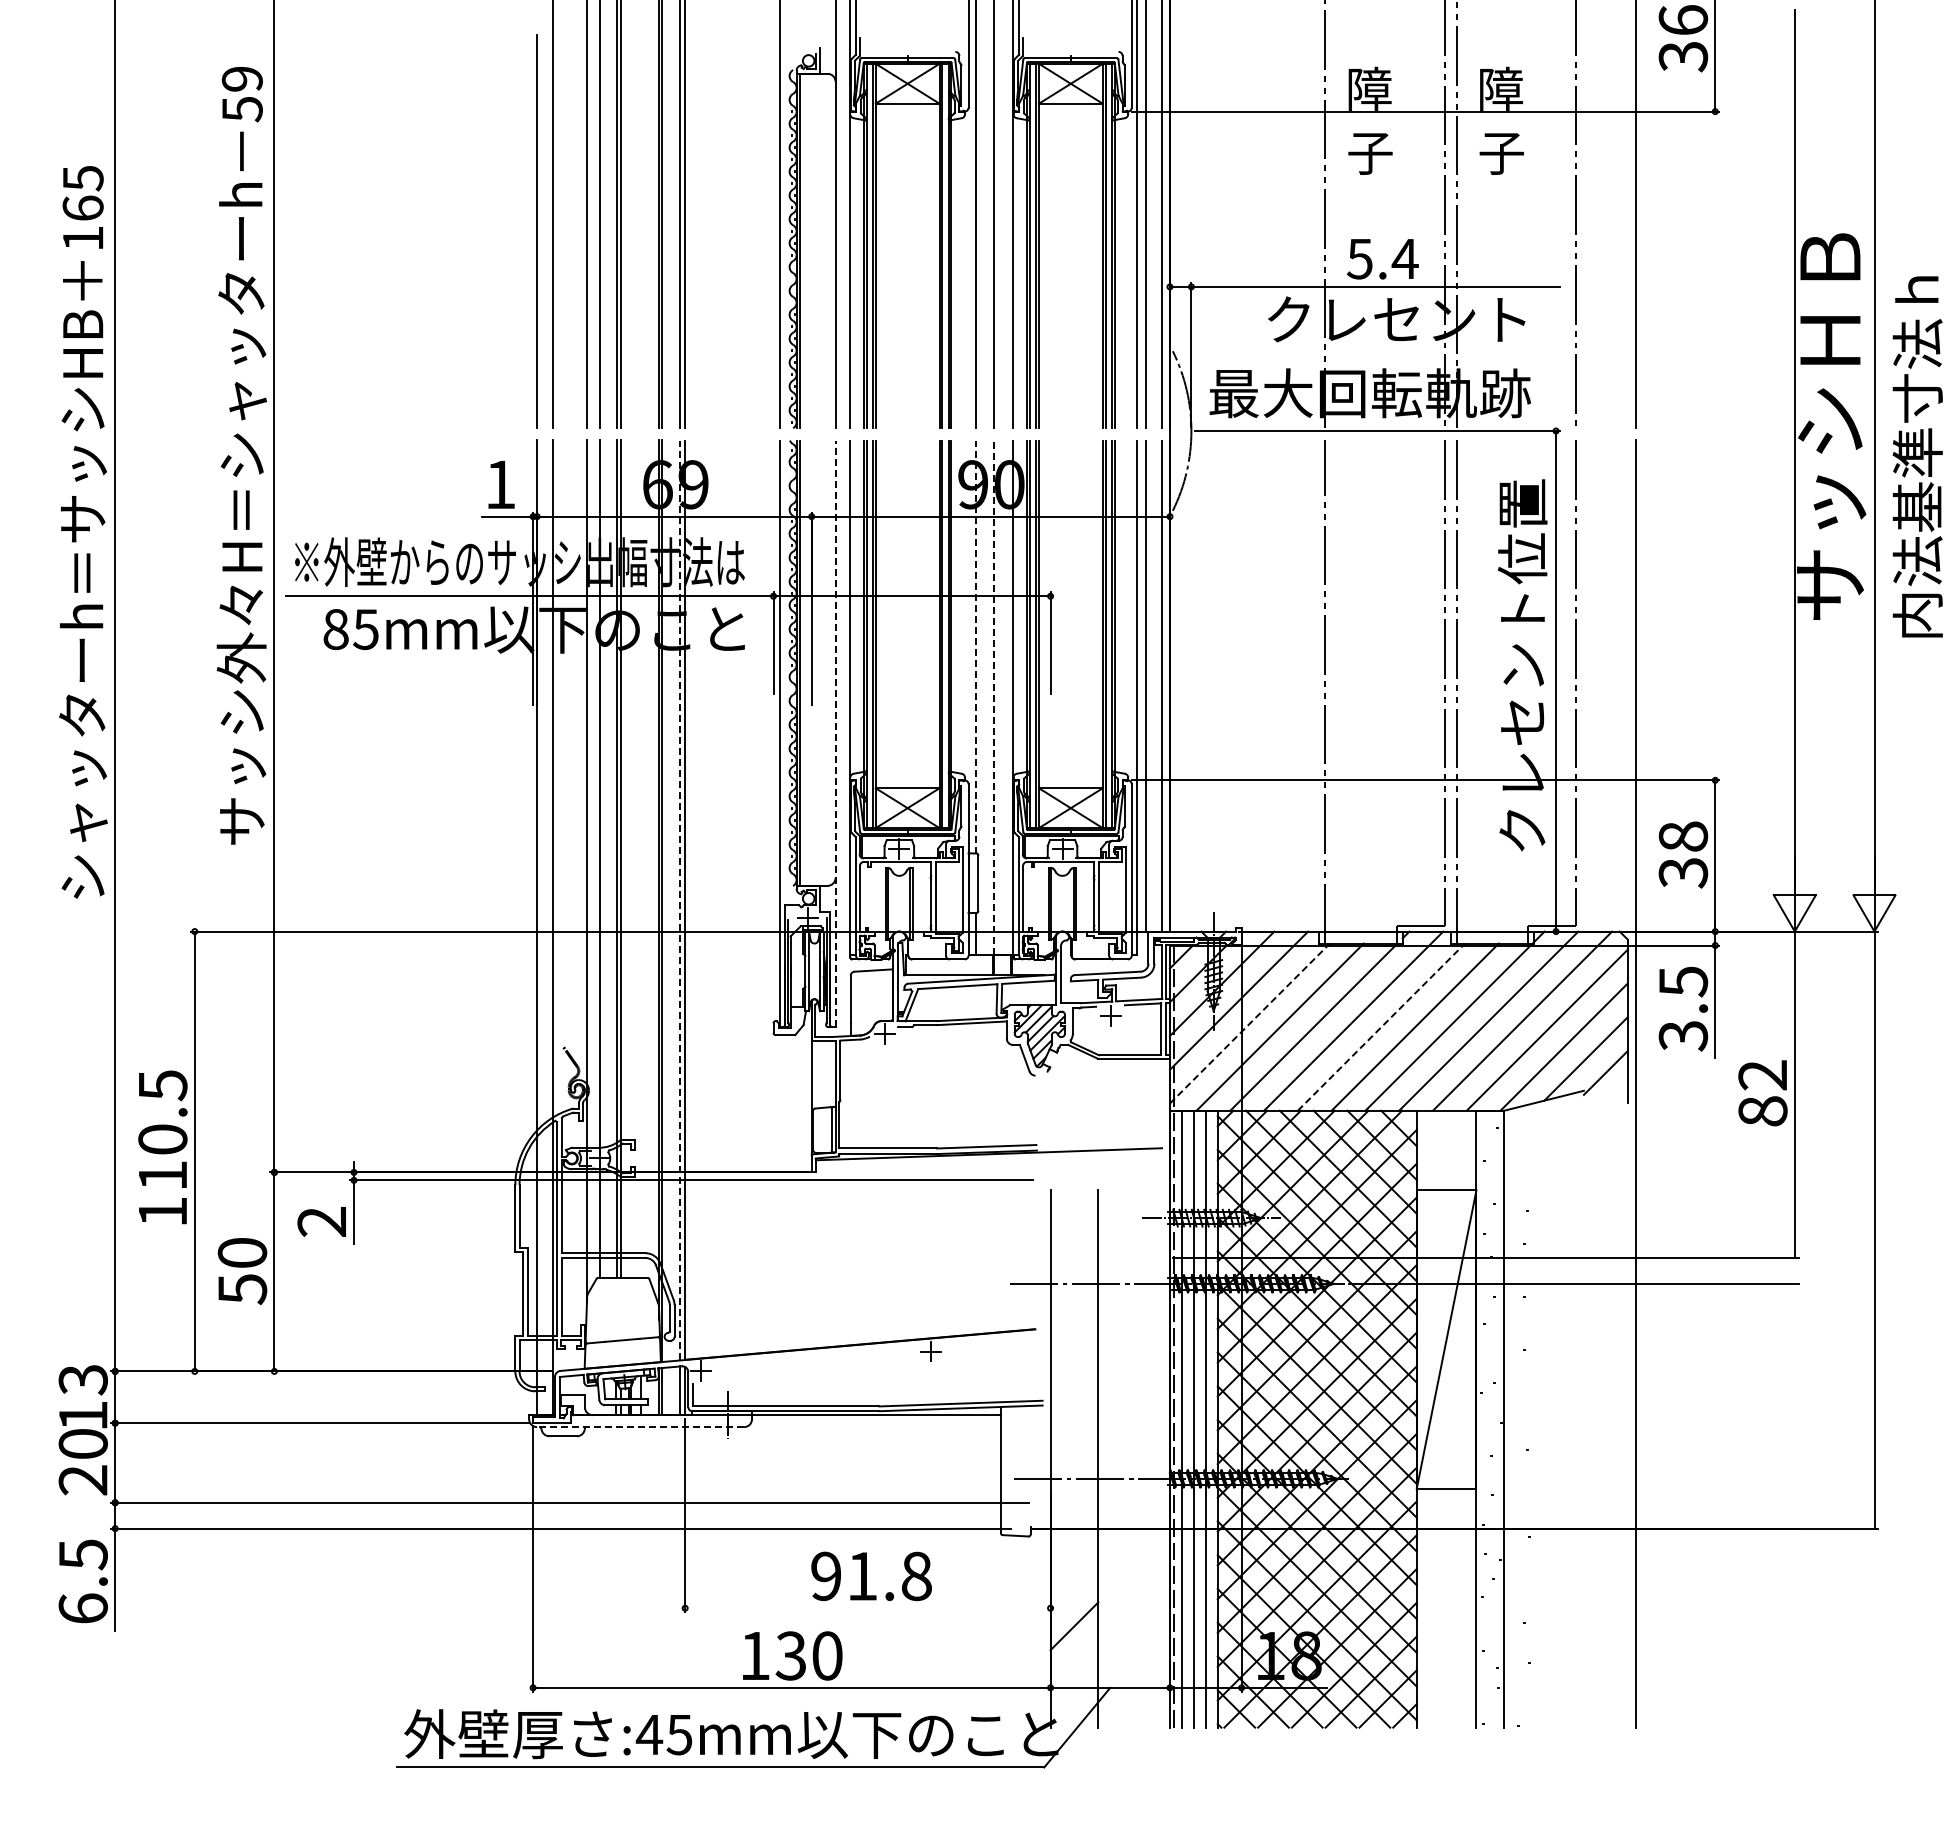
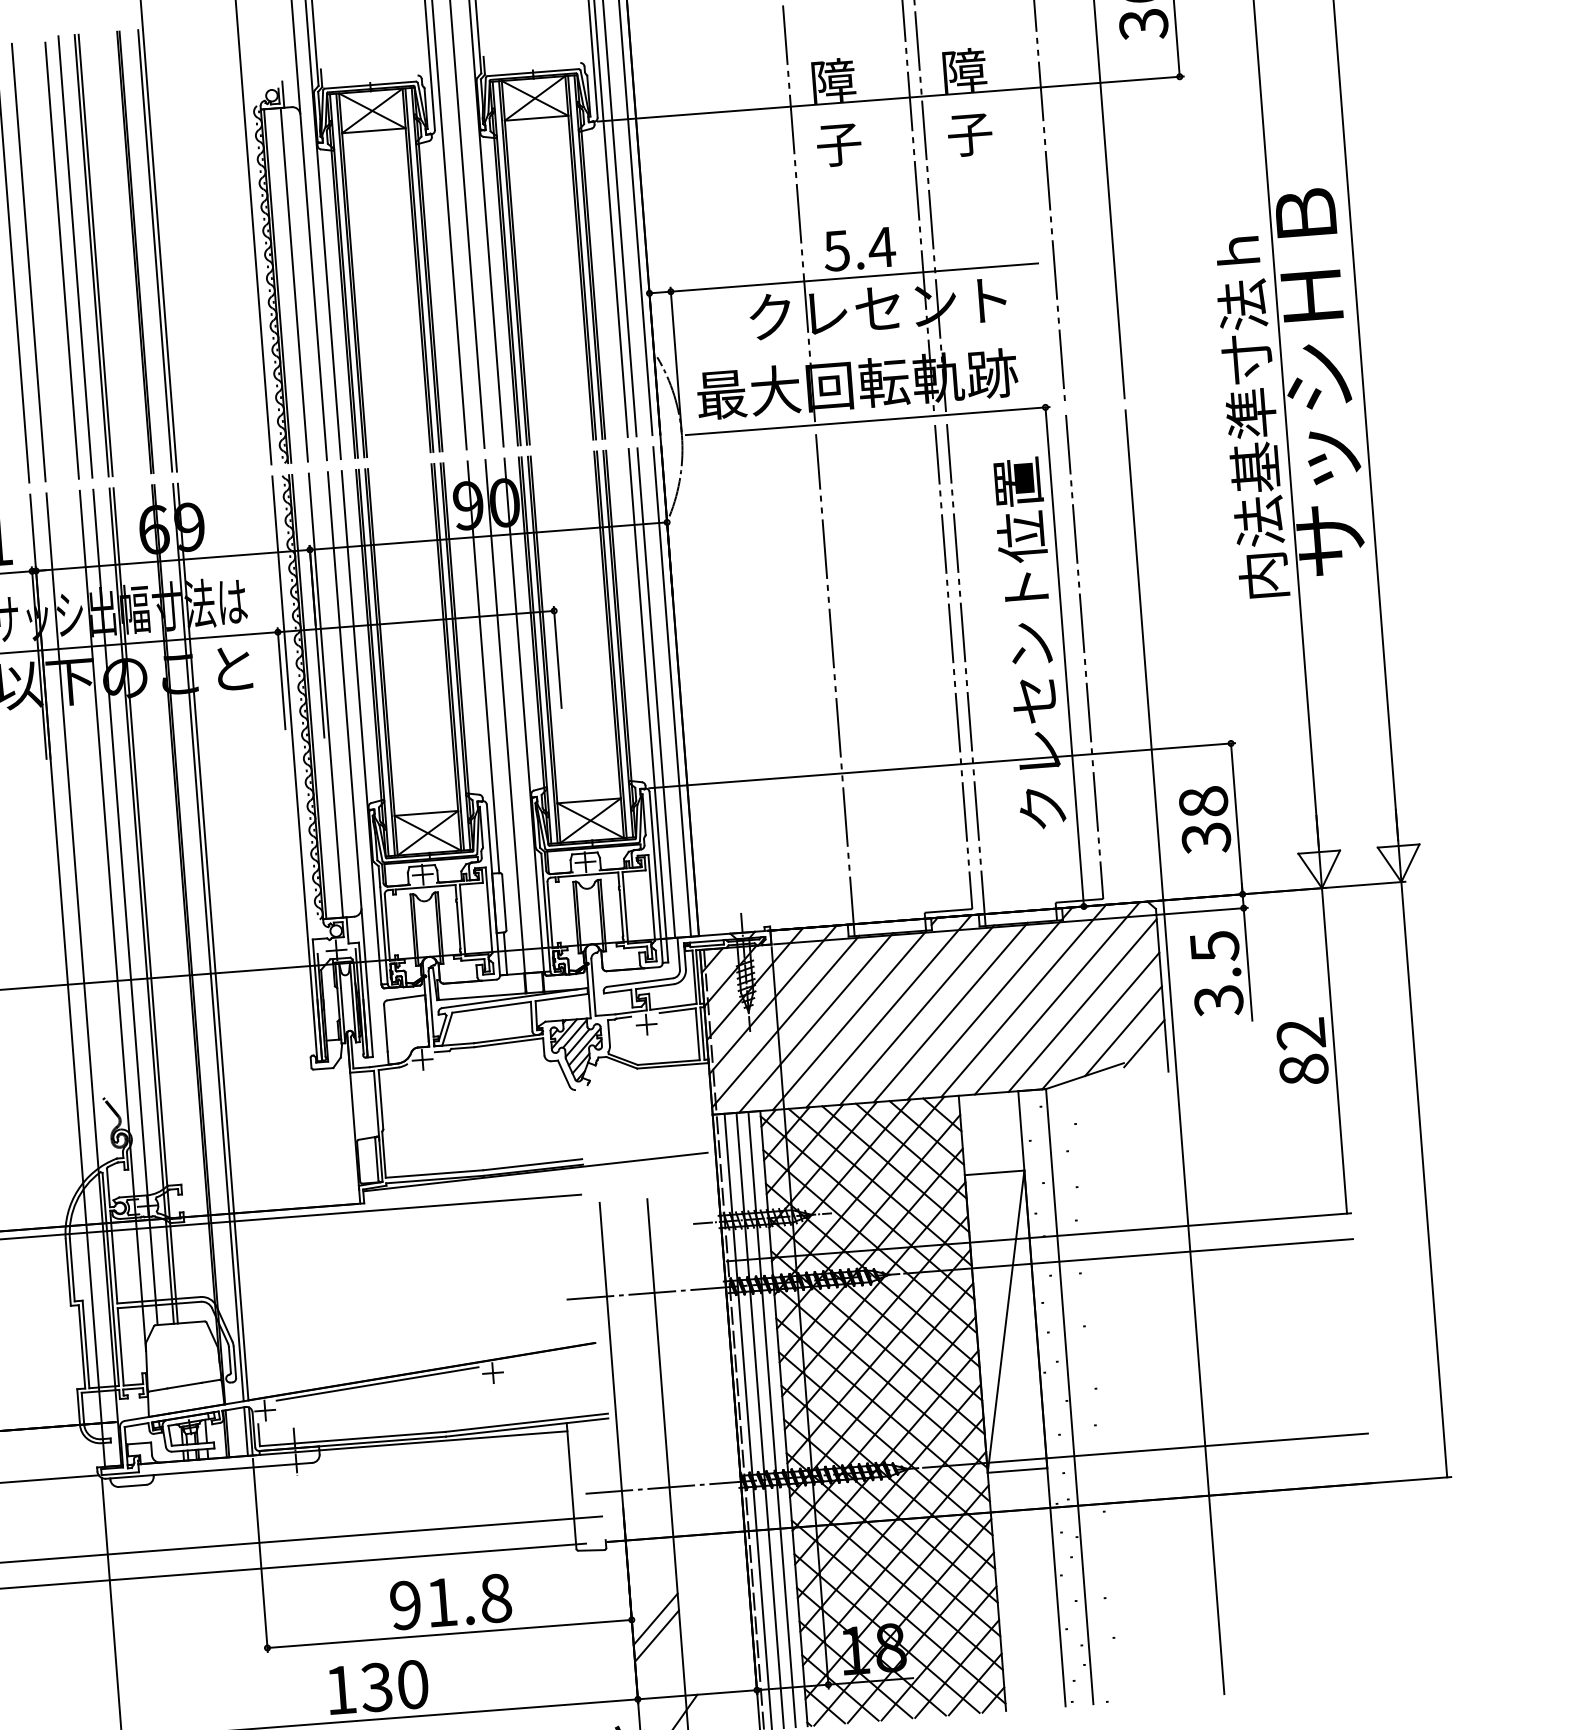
line: (816, 250) -> (294, 284), added
text: (1917, 456) -> (1251, 417), moved
line: (975, 647) -> (483, 667), dashed -> solid
line: (816, 662) -> (325, 694), added
line: (993, 697) -> (505, 716), dashed -> solid
line: (835, 733) -> (350, 764), dashed -> solid
line: (680, 900) -> (208, 942), dashed -> solid
line: (1250, 1023) -> (786, 1021), dashed -> solid
line: (1381, 1026) -> (917, 1014), dashed -> solid
line: (815, 1353) -> (377, 1383), added
line: (640, 1427) -> (209, 1471), dashed -> solid
line: (1575, 1478) -> (1145, 1450), added
line: (867, 1608) -> (449, 1634), added
line: (1074, 1609) -> (655, 1619), added

